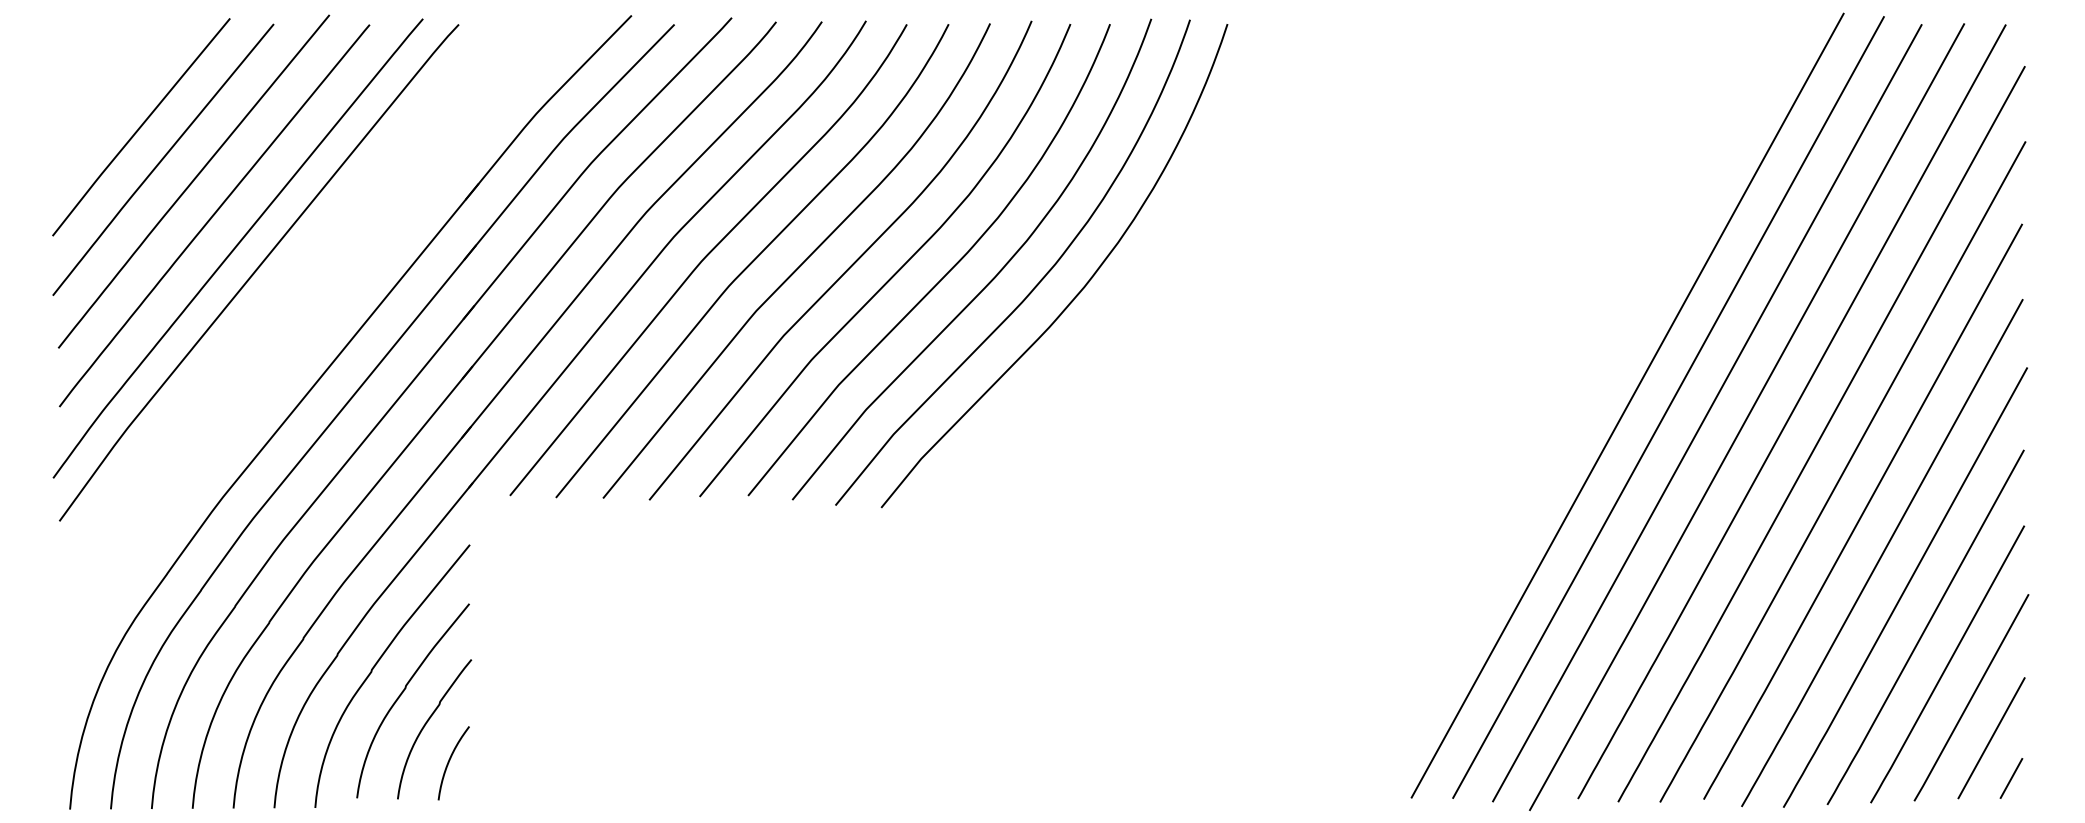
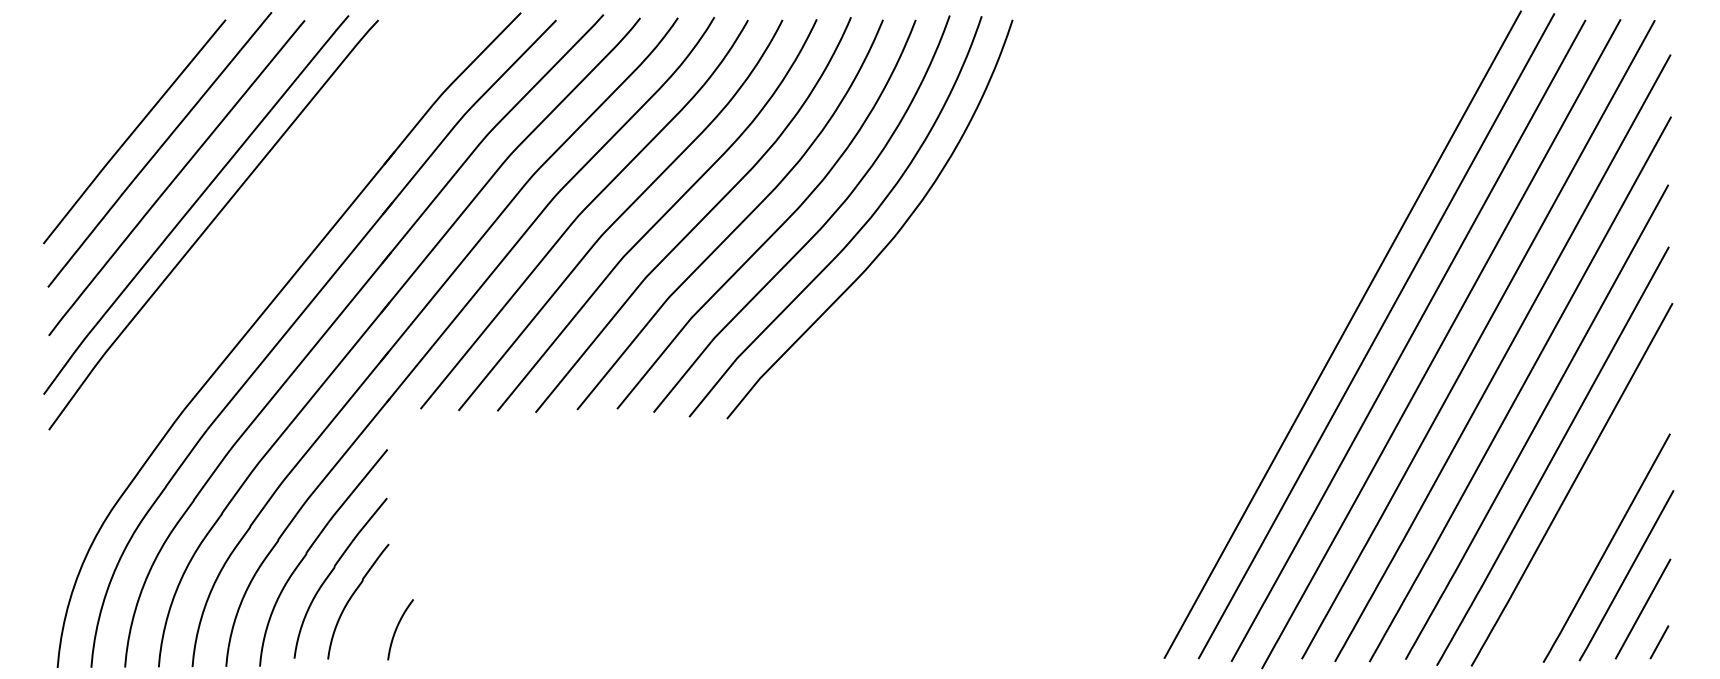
curve: (141, 127) -> (116, 105), removed
curve: (1925, 626) -> (1588, 516), removed
curve: (449, 763) -> (397, 629), moved

